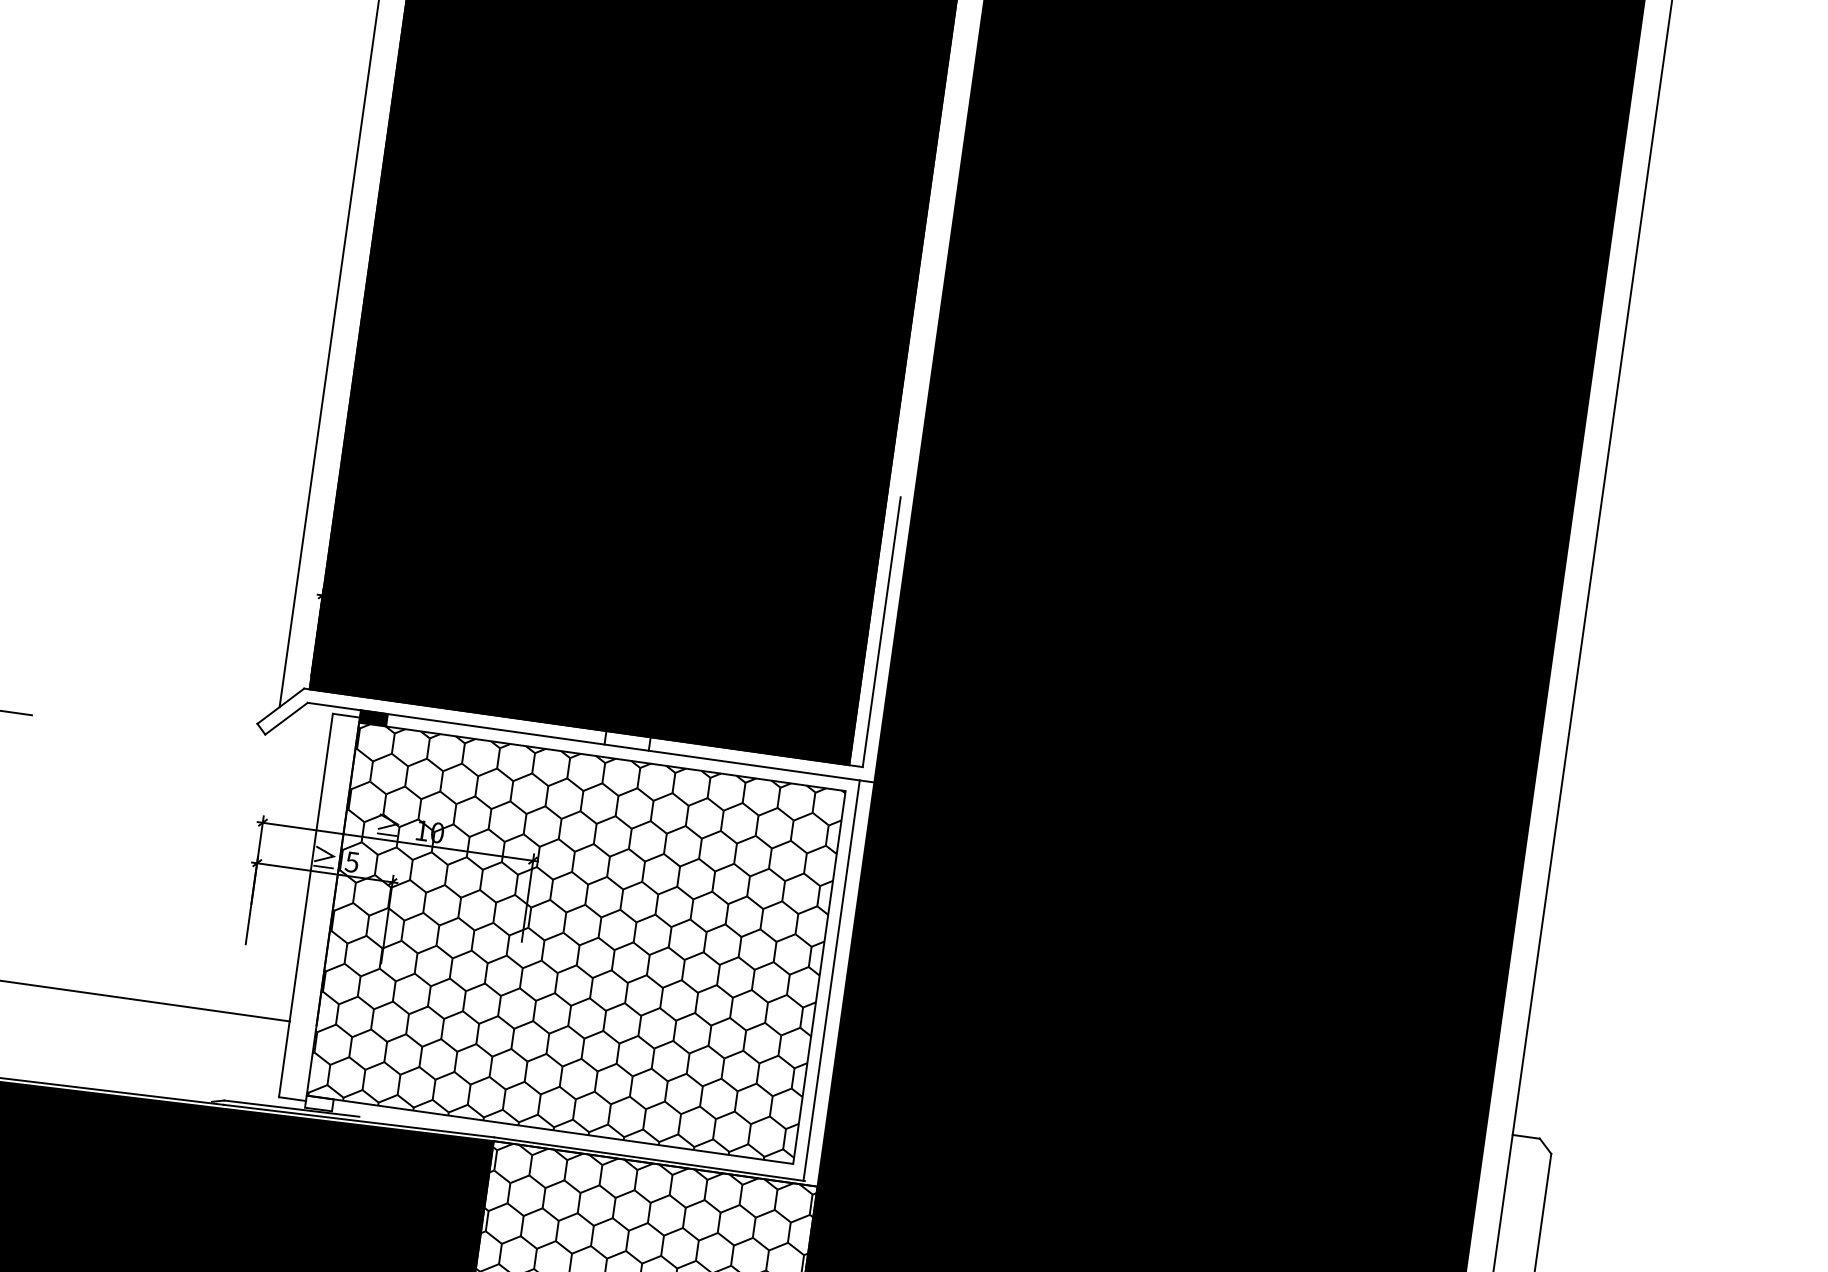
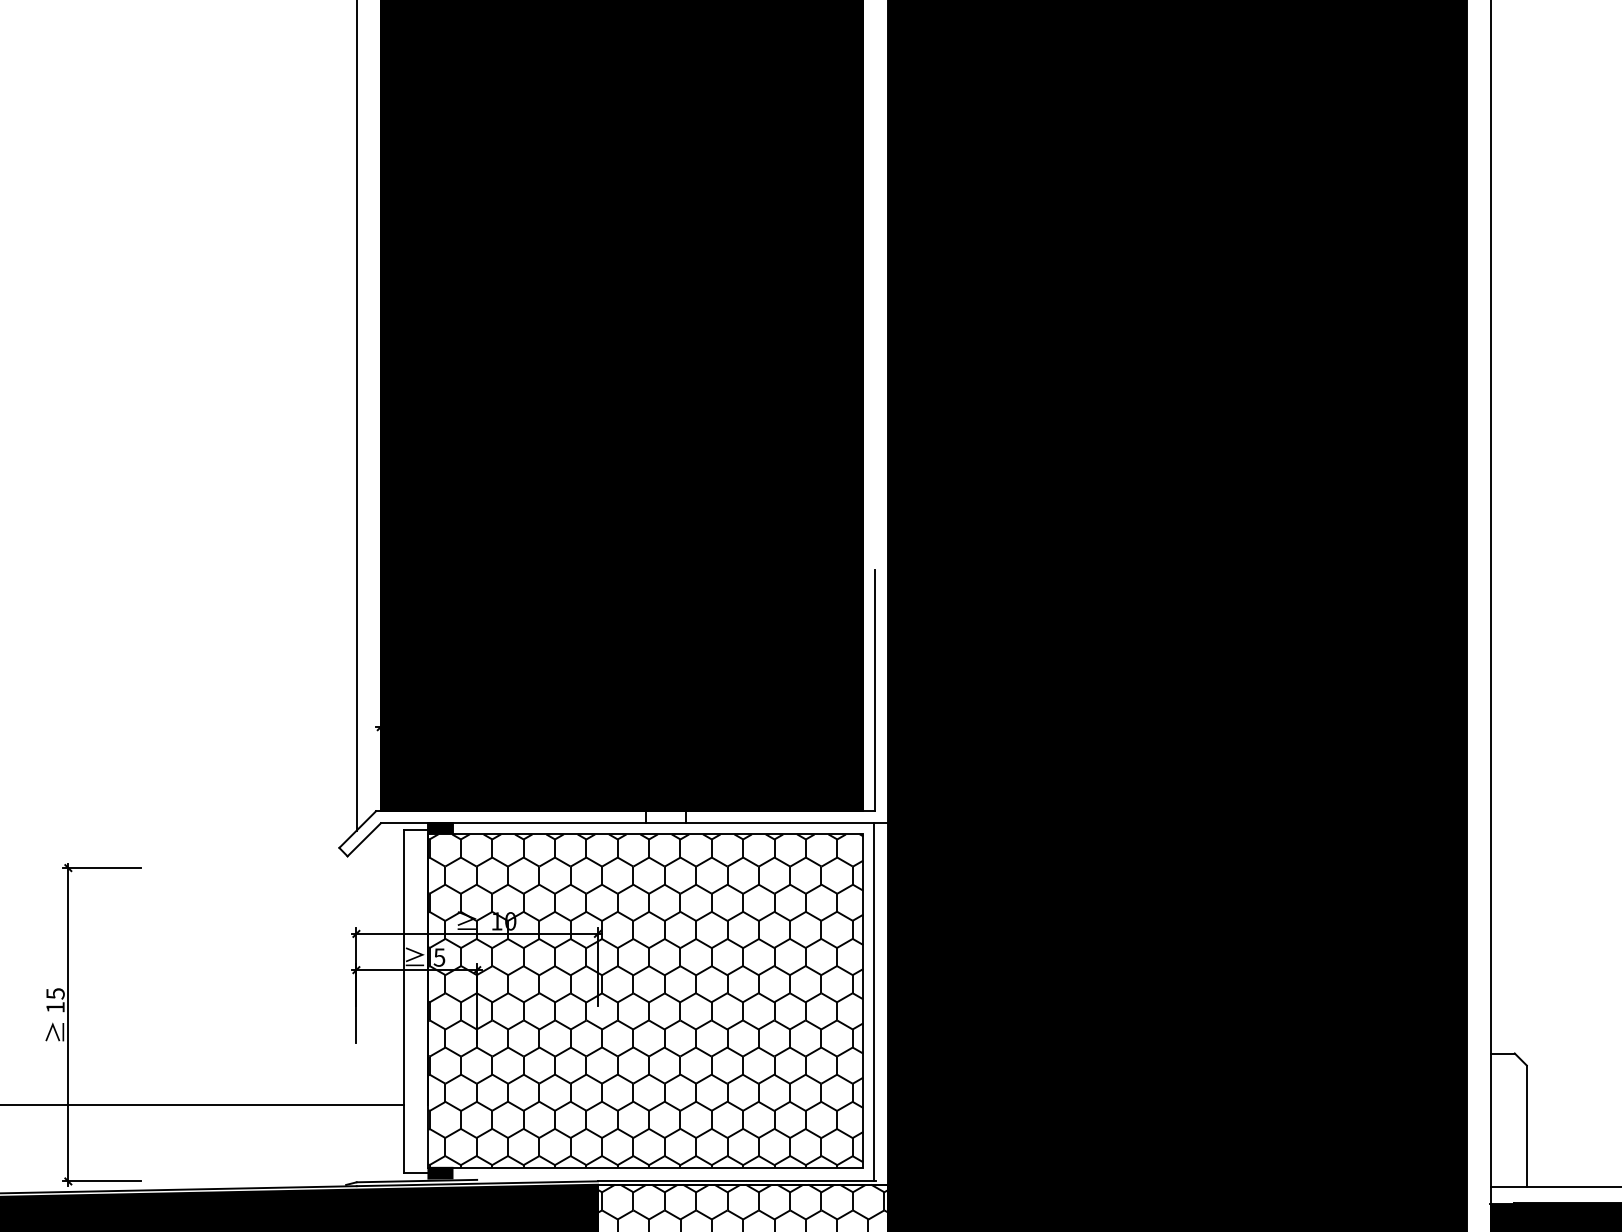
fill: (319, 1102) -> (440, 1172), added

